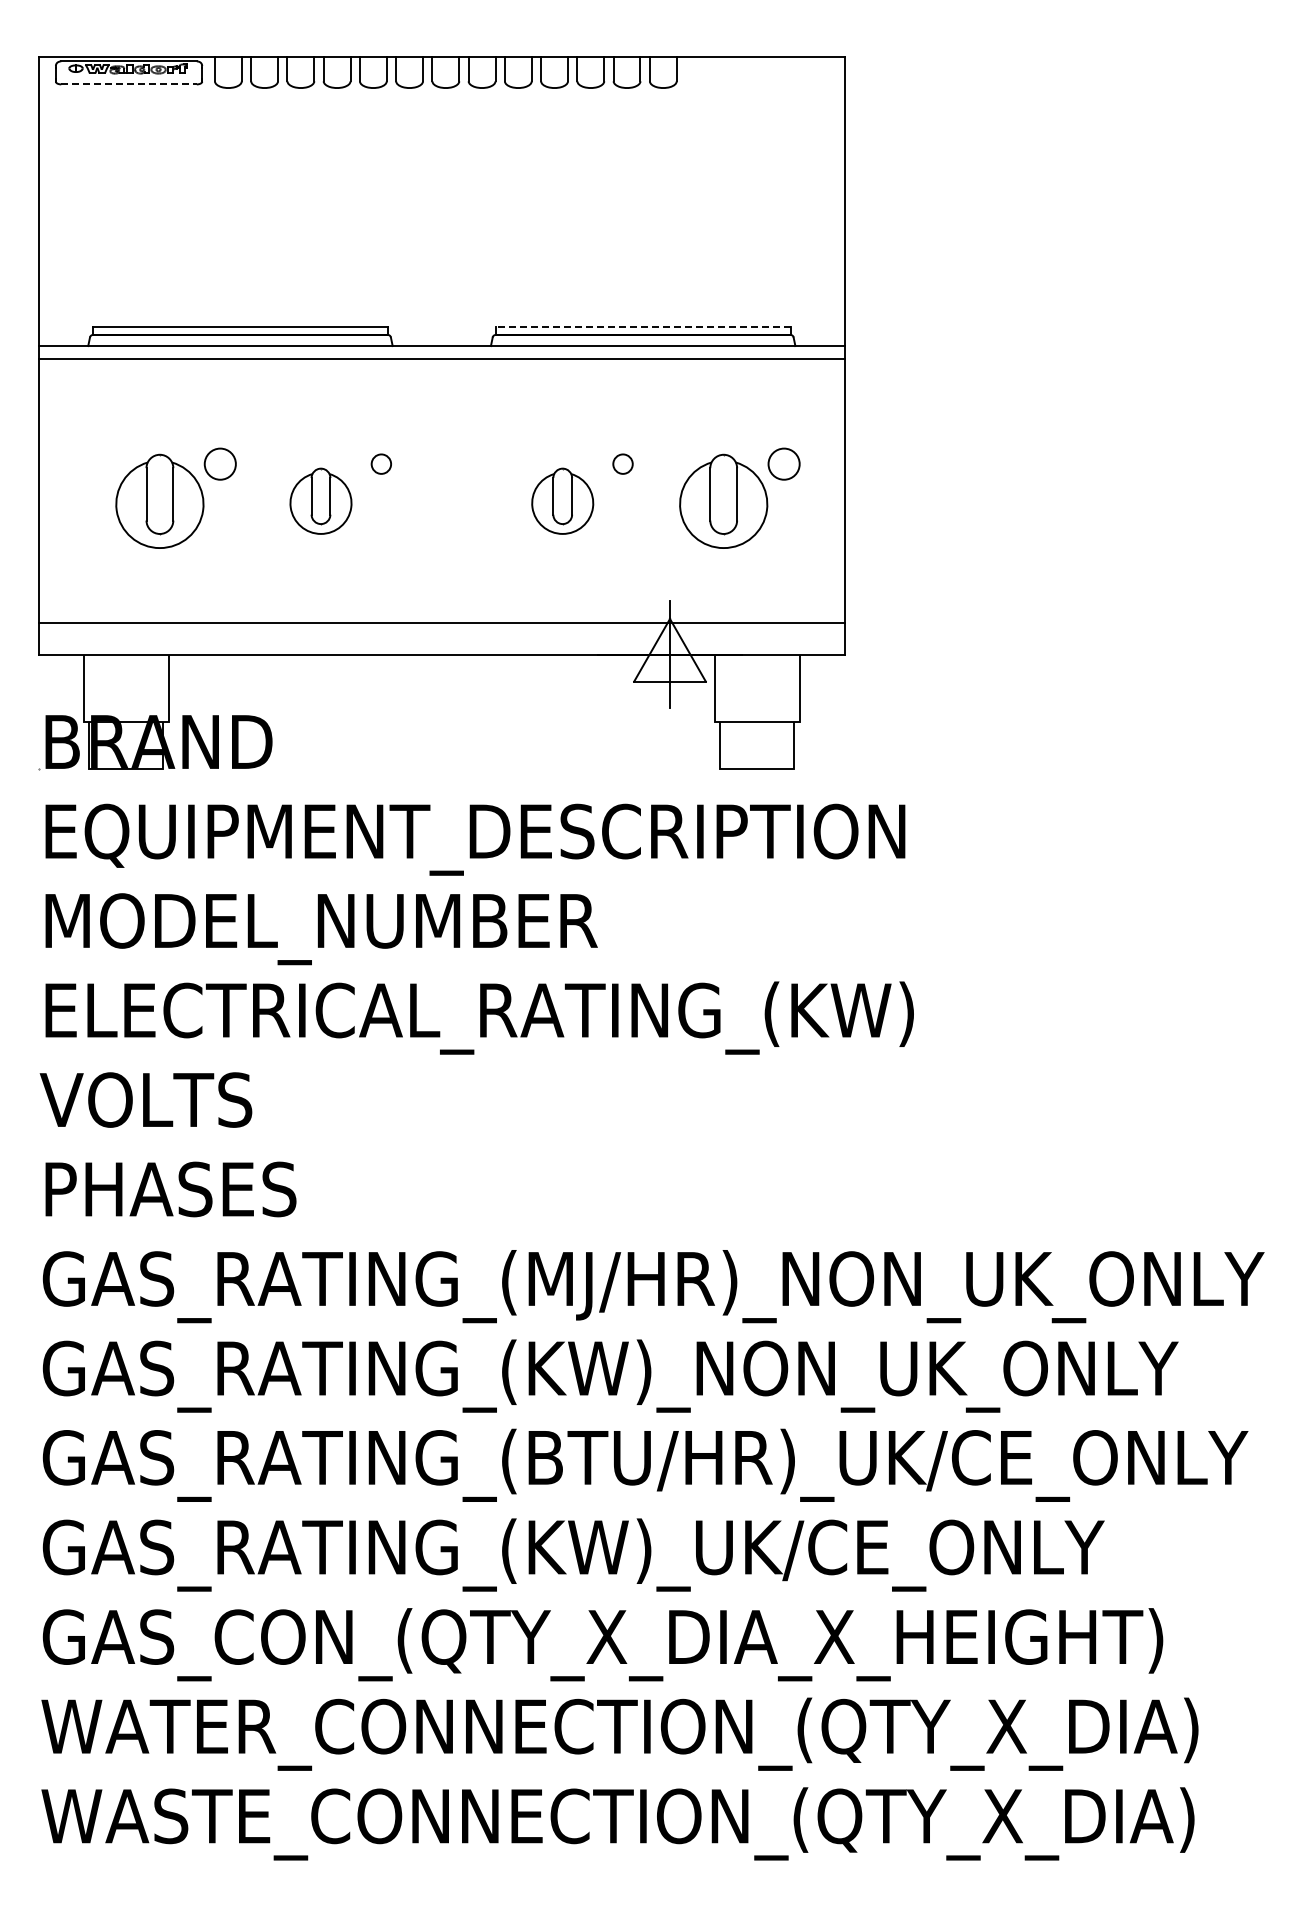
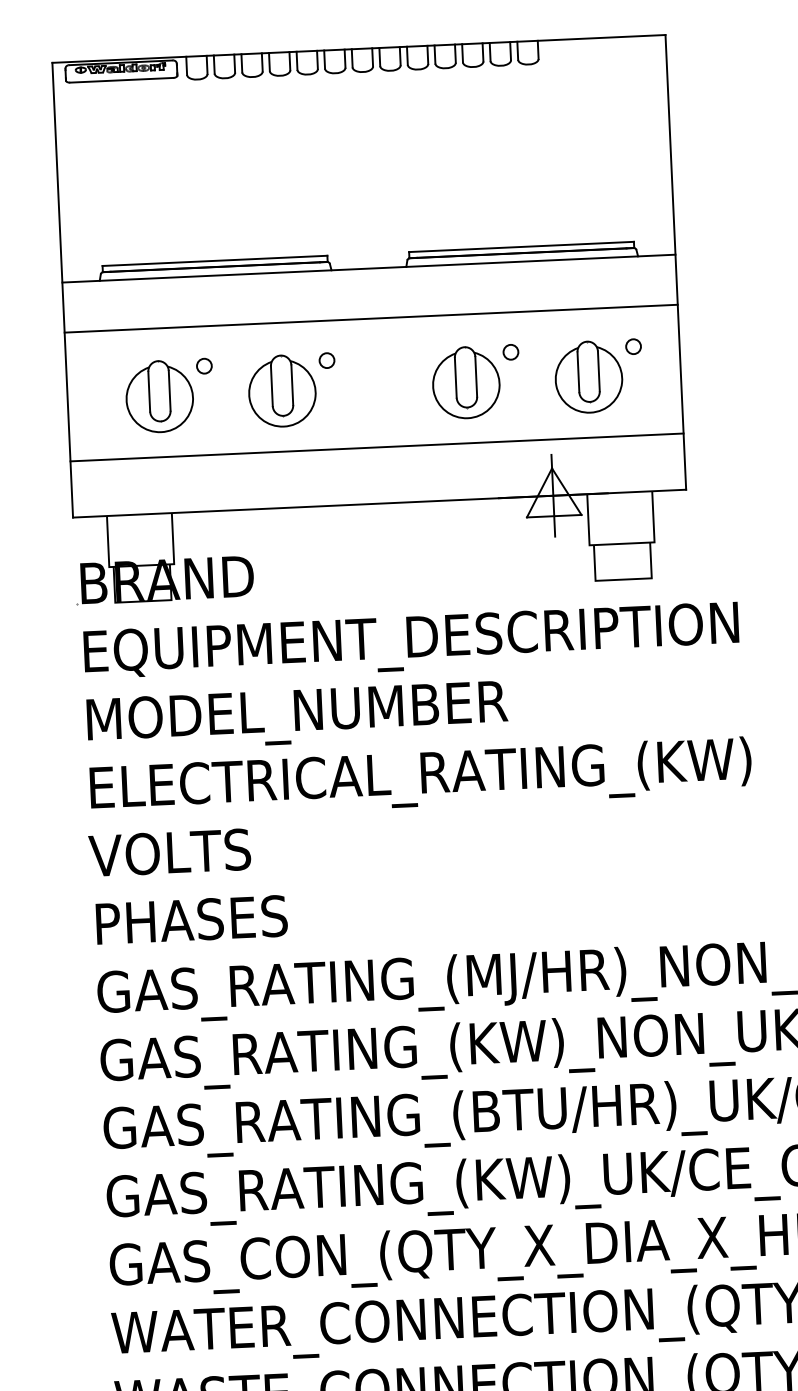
line: (129, 84) -> (122, 80), dashed -> solid
line: (643, 326) -> (521, 246), dashed -> solid
line: (441, 358) -> (370, 318), moved
circle: (220, 463) -> (204, 365), size x0.62
circle: (783, 463) -> (633, 346), size x0.62
part: (320, 500) -> (281, 390), size x1.43
part: (562, 500) -> (466, 382), size x1.43
line: (441, 622) -> (376, 447), moved

